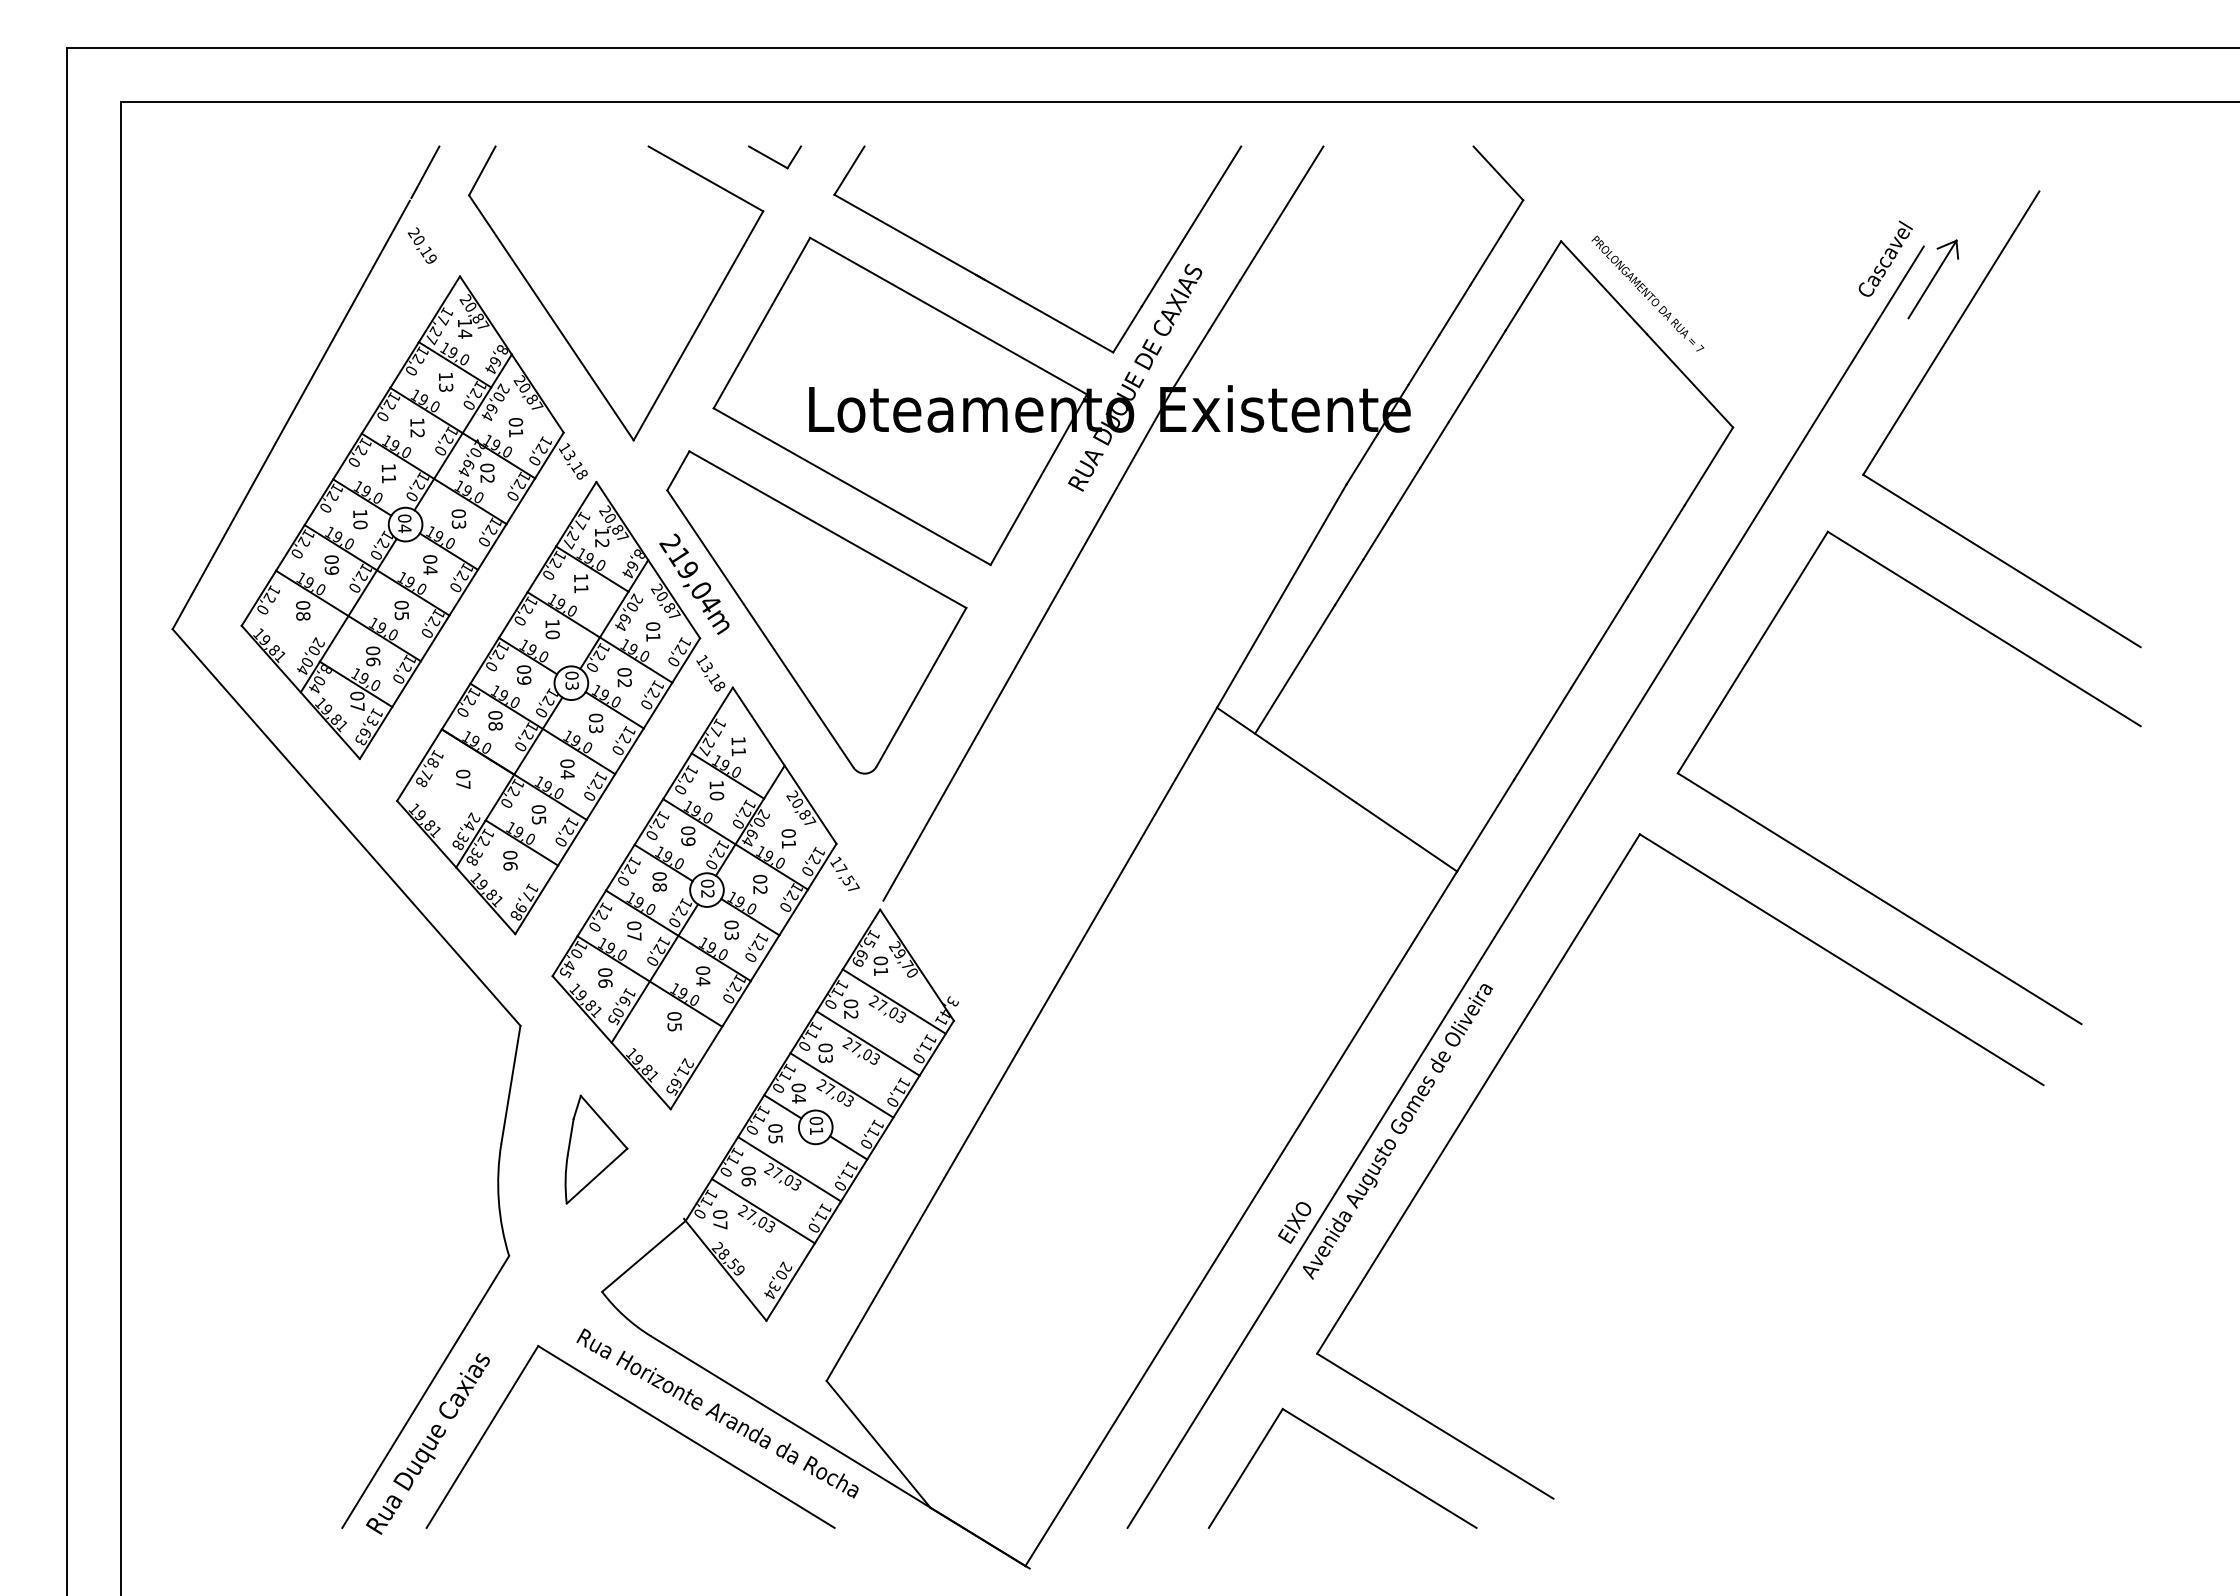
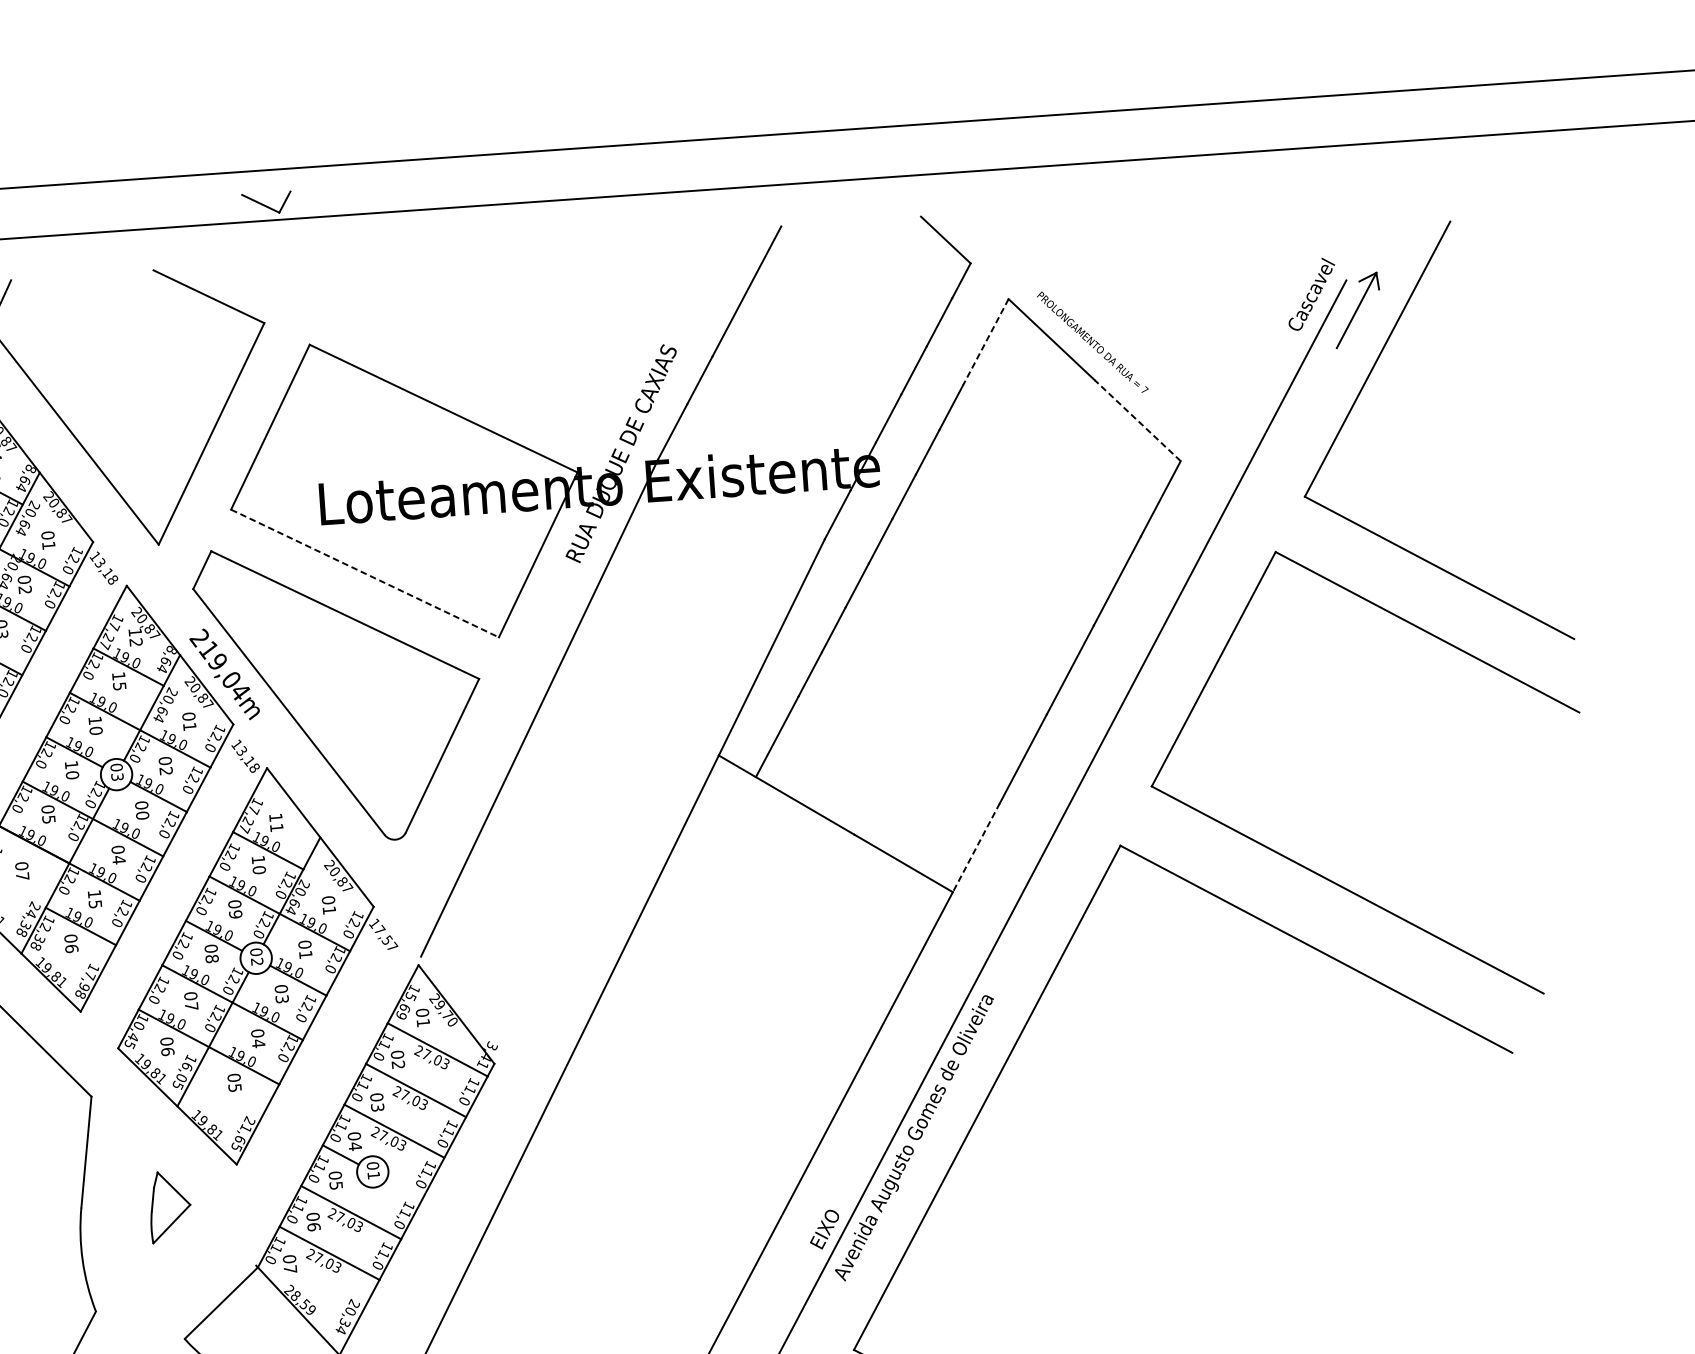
part: (775, 157) -> (267, 203), moved
line: (1533, 286) -> (985, 342), solid -> dashed
part: (1011, 293) -> (500, 383), removed
line: (1689, 380) -> (1137, 420), solid -> dashed
line: (852, 486) -> (365, 573), solid -> dashed
text: (581, 589) -> (119, 686), 11 -> 15
text: (523, 674) -> (71, 769), 09 -> 10
text: (495, 726) -> (48, 819), 08 -> 05
text: (596, 728) -> (142, 815), 03 -> 00
text: (538, 809) -> (94, 894), 05 -> 15
line: (1485, 825) -> (976, 847), solid -> dashed
text: (760, 890) -> (306, 955), 02 -> 01
line: (848, 1147) -> (404, 1188), removed
part: (596, 1149) -> (170, 1206), size x0.7

